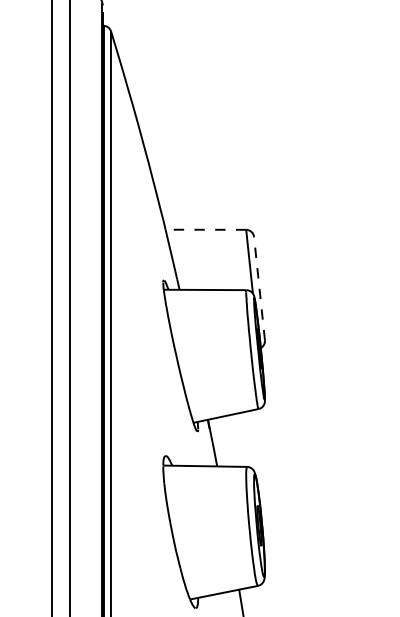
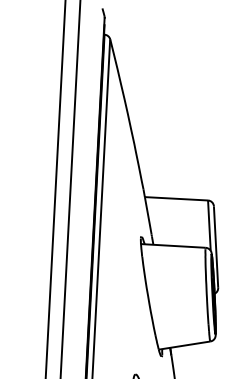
line: (205, 229) -> (176, 198), dashed -> solid
line: (259, 288) -> (216, 247), dashed -> solid

